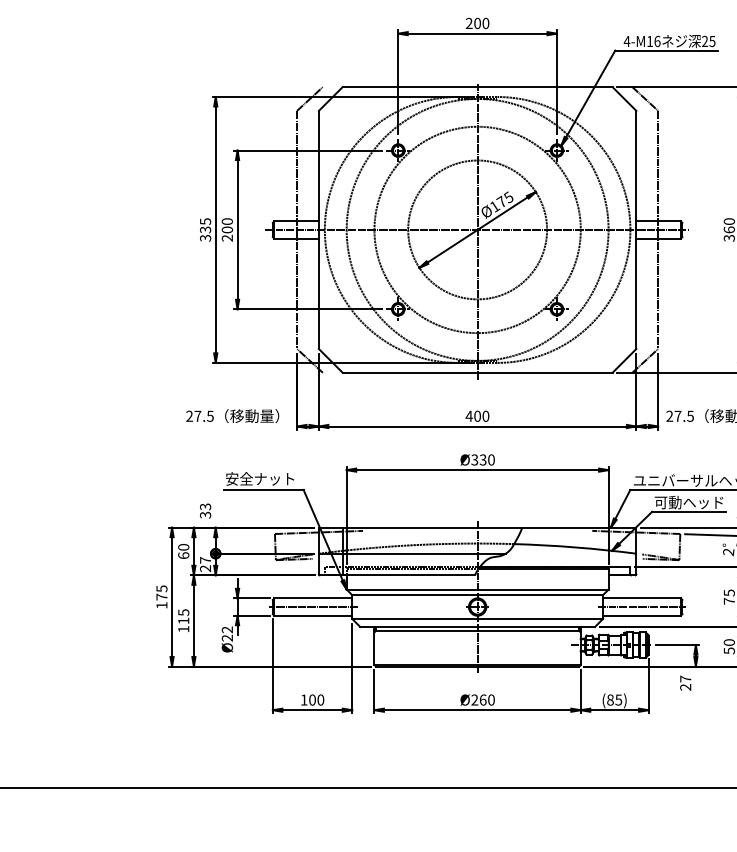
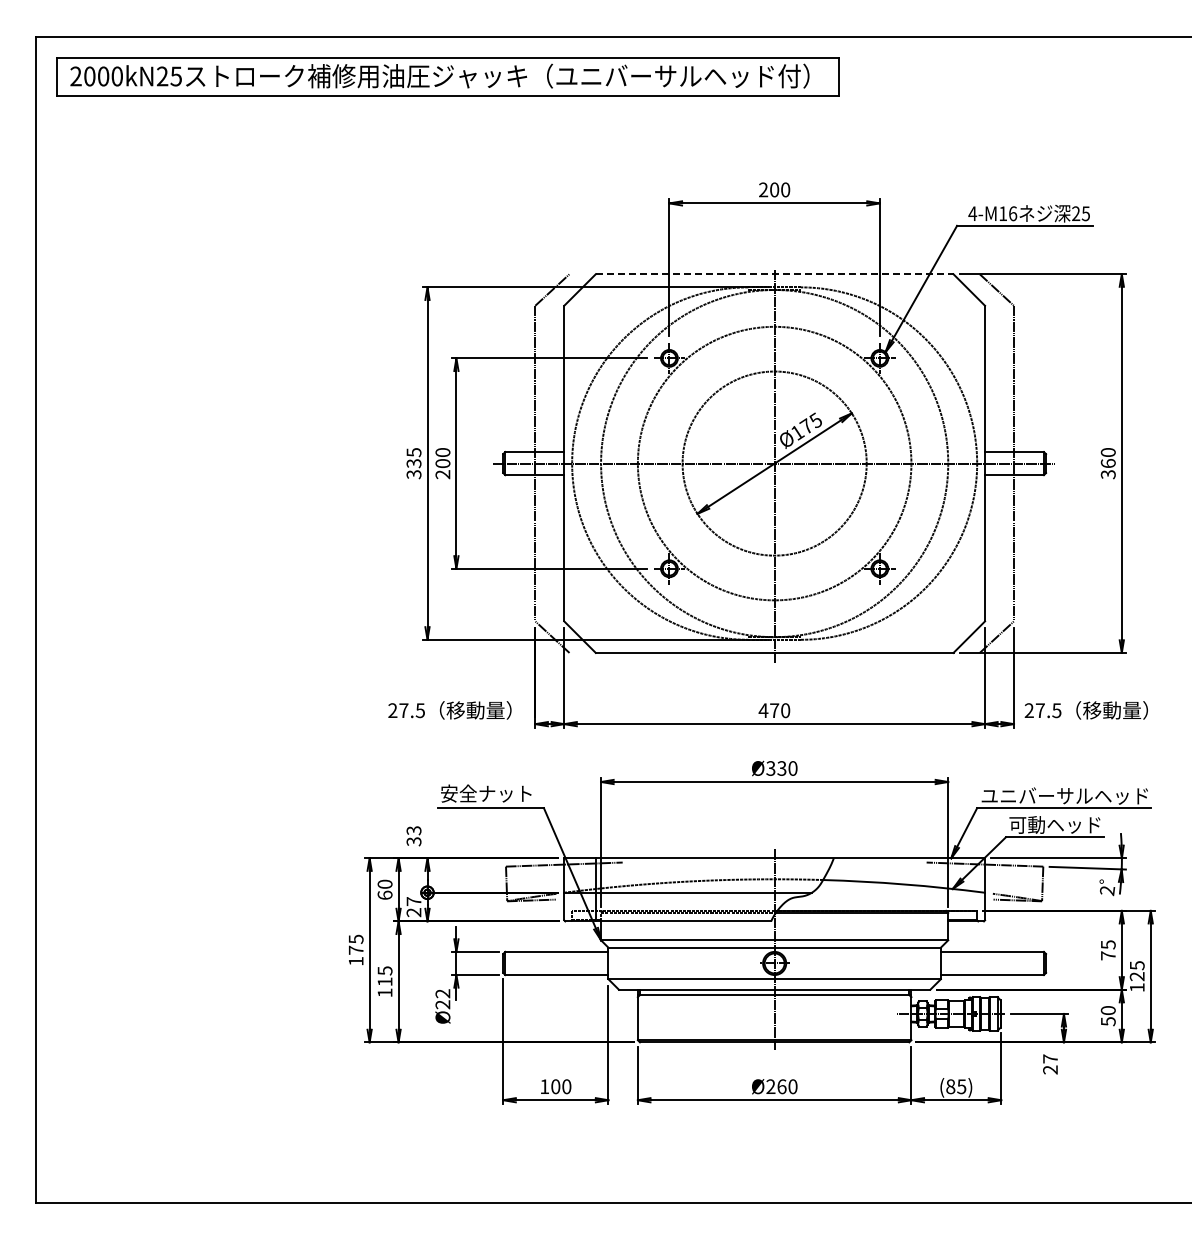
line: (477, 87) -> (774, 274), solid -> dashed
text: (477, 416) -> (774, 710), 400 -> 470
line: (313, 607) -> (556, 963), removed
line: (641, 607) -> (992, 963), removed

